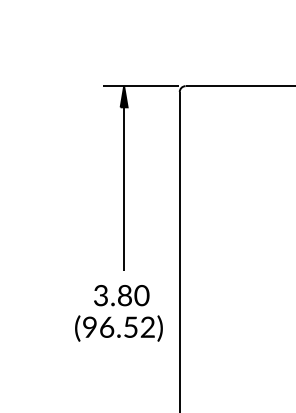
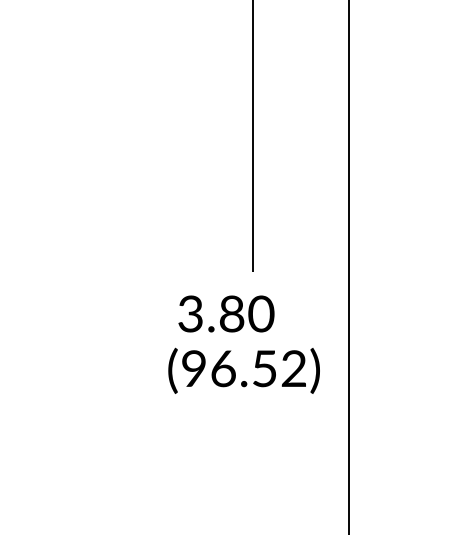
text: (121, 295) -> (226, 313), moved

